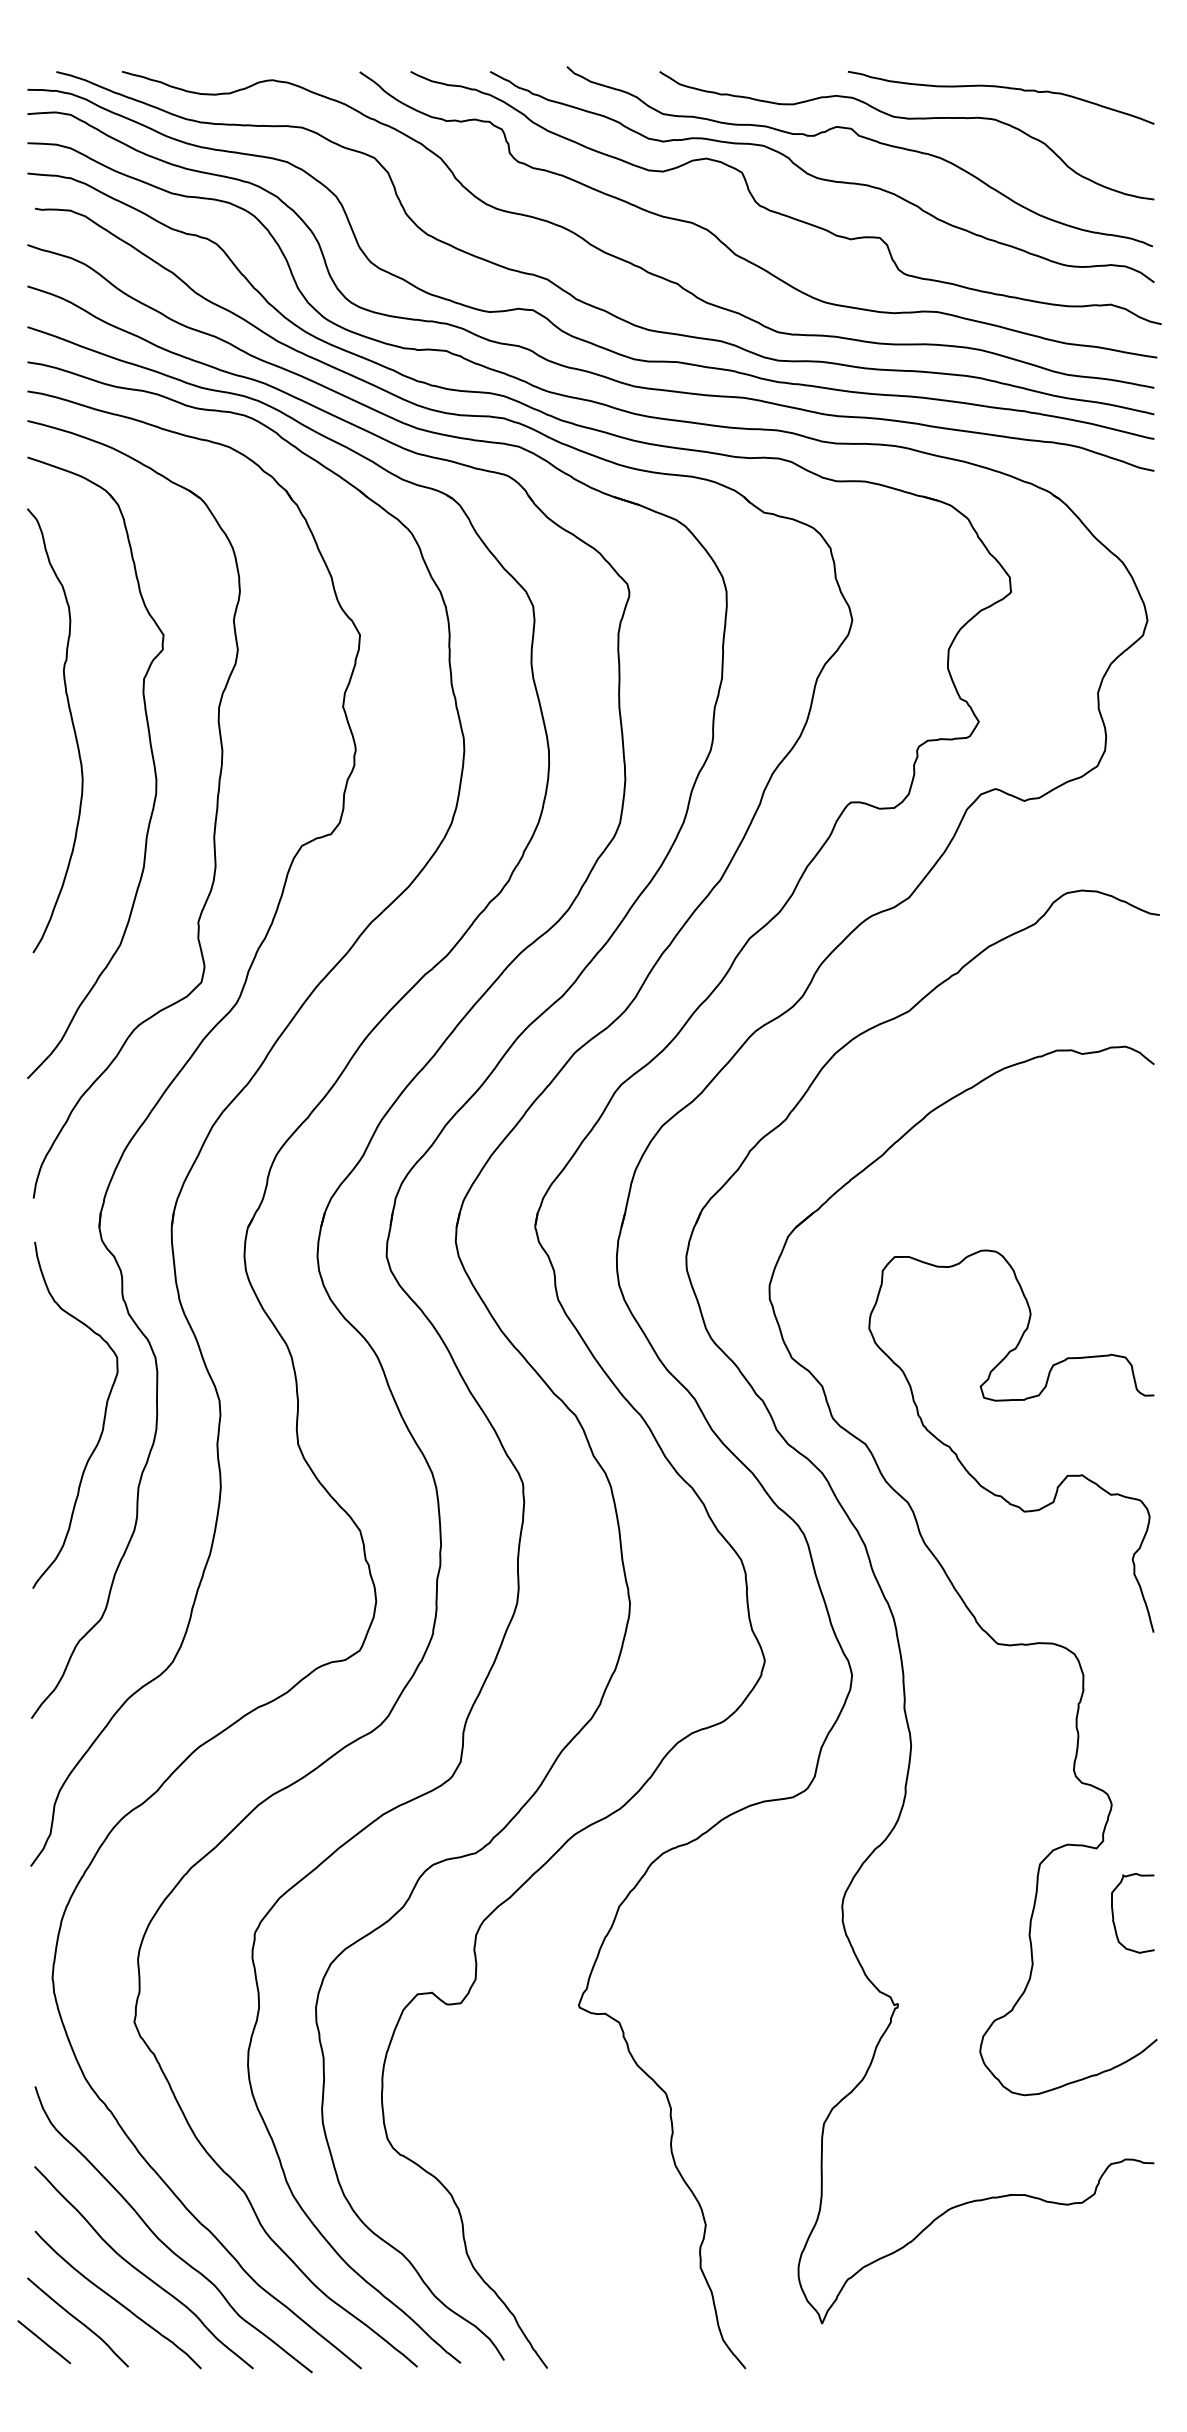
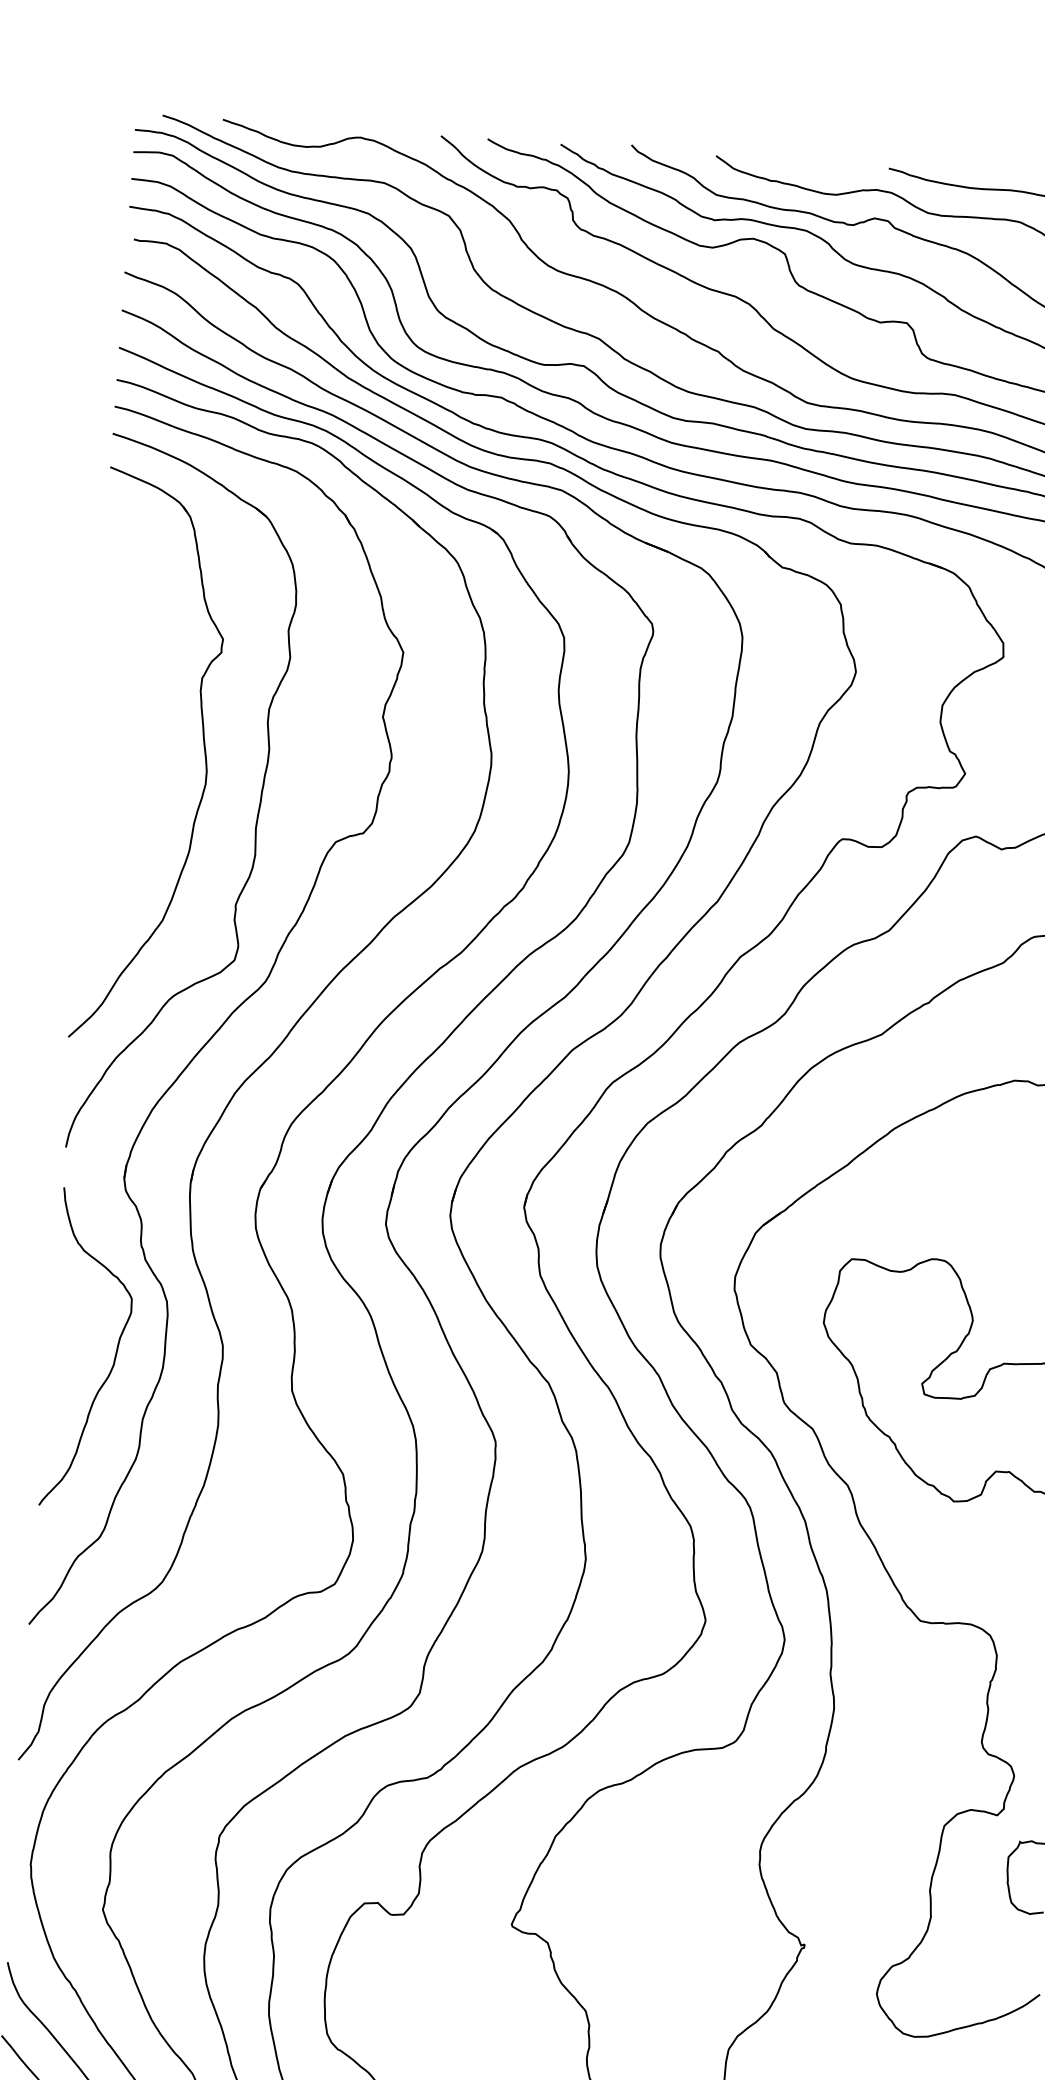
curve: (72, 726) -> (133, 717), removed

